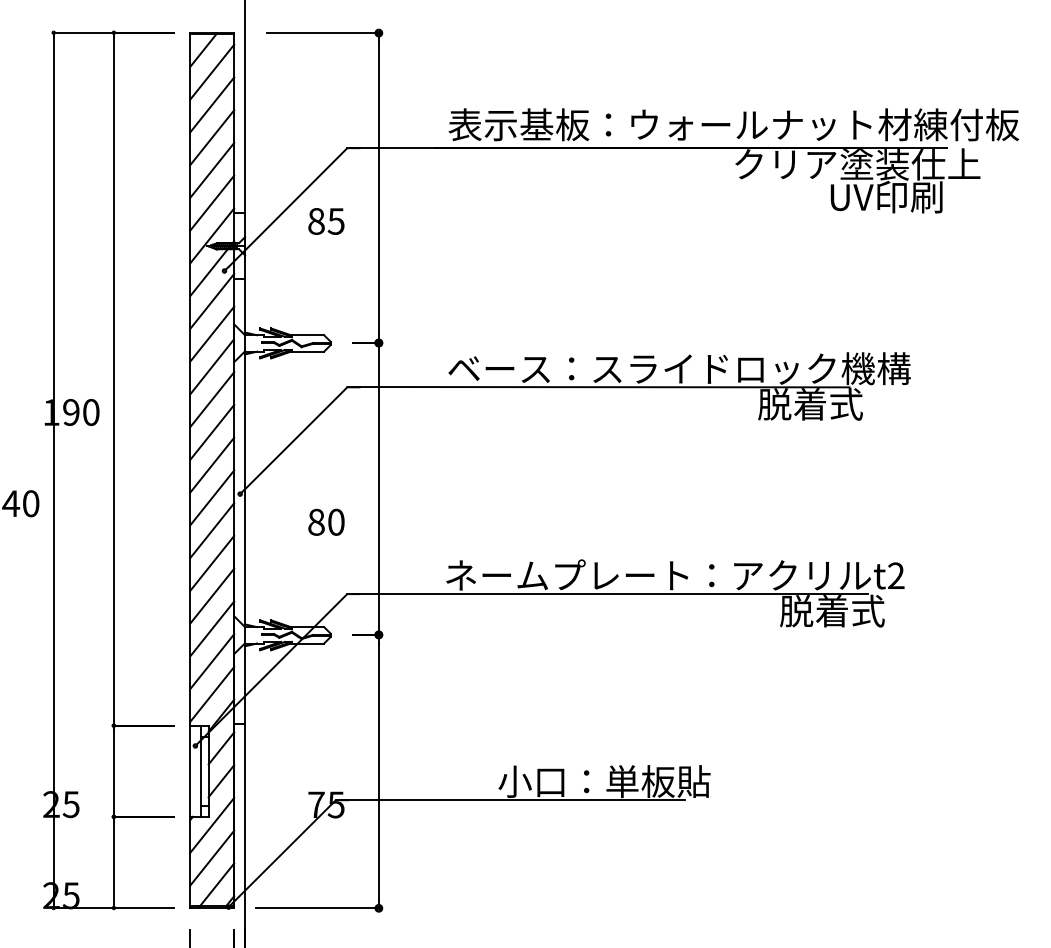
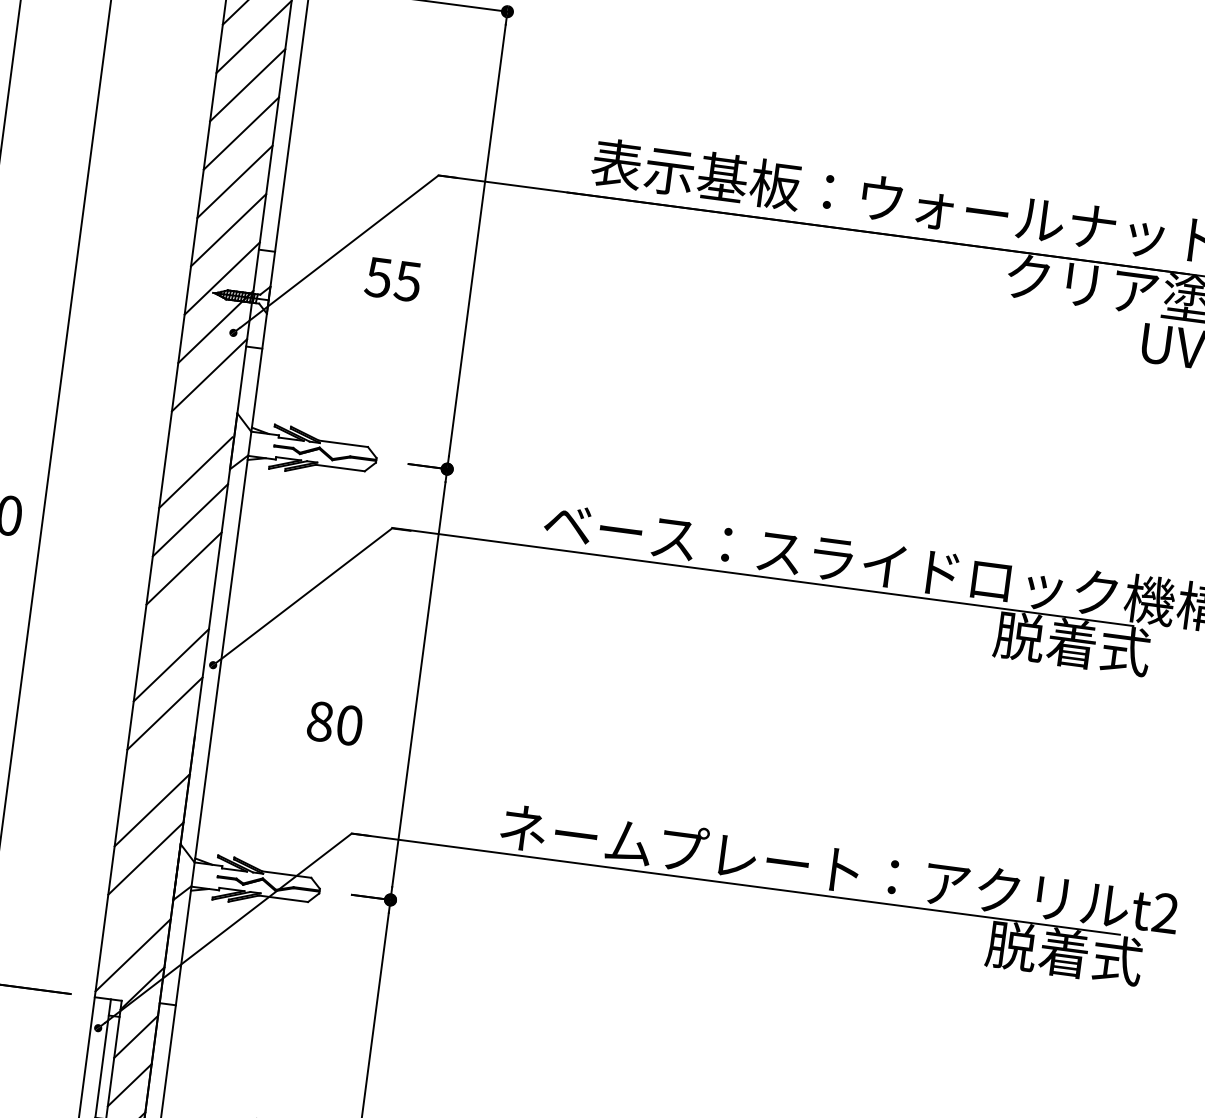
text: (315, 221) -> (377, 277), 85 -> 55
line: (212, 333) -> (203, 422), removed
line: (212, 464) -> (178, 616), removed
line: (212, 562) -> (159, 760), removed
line: (212, 661) -> (139, 906), removed

